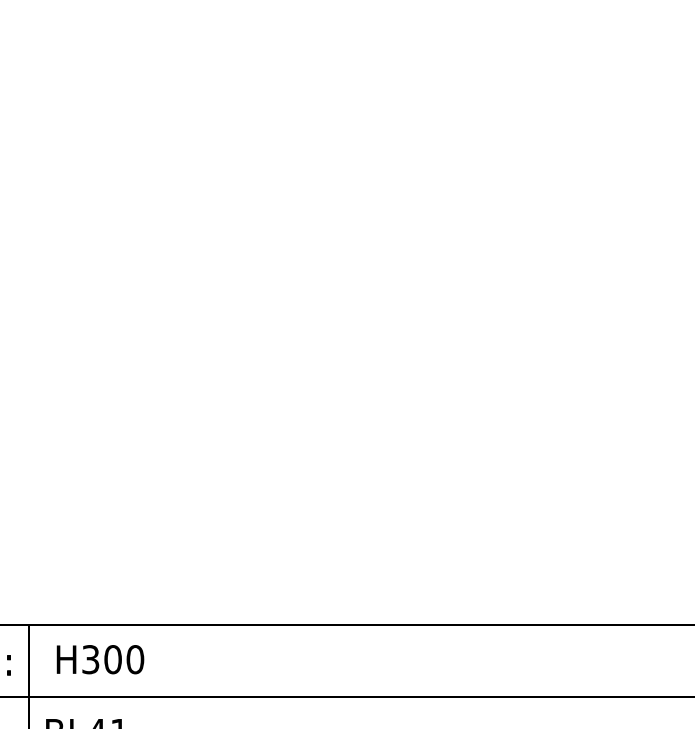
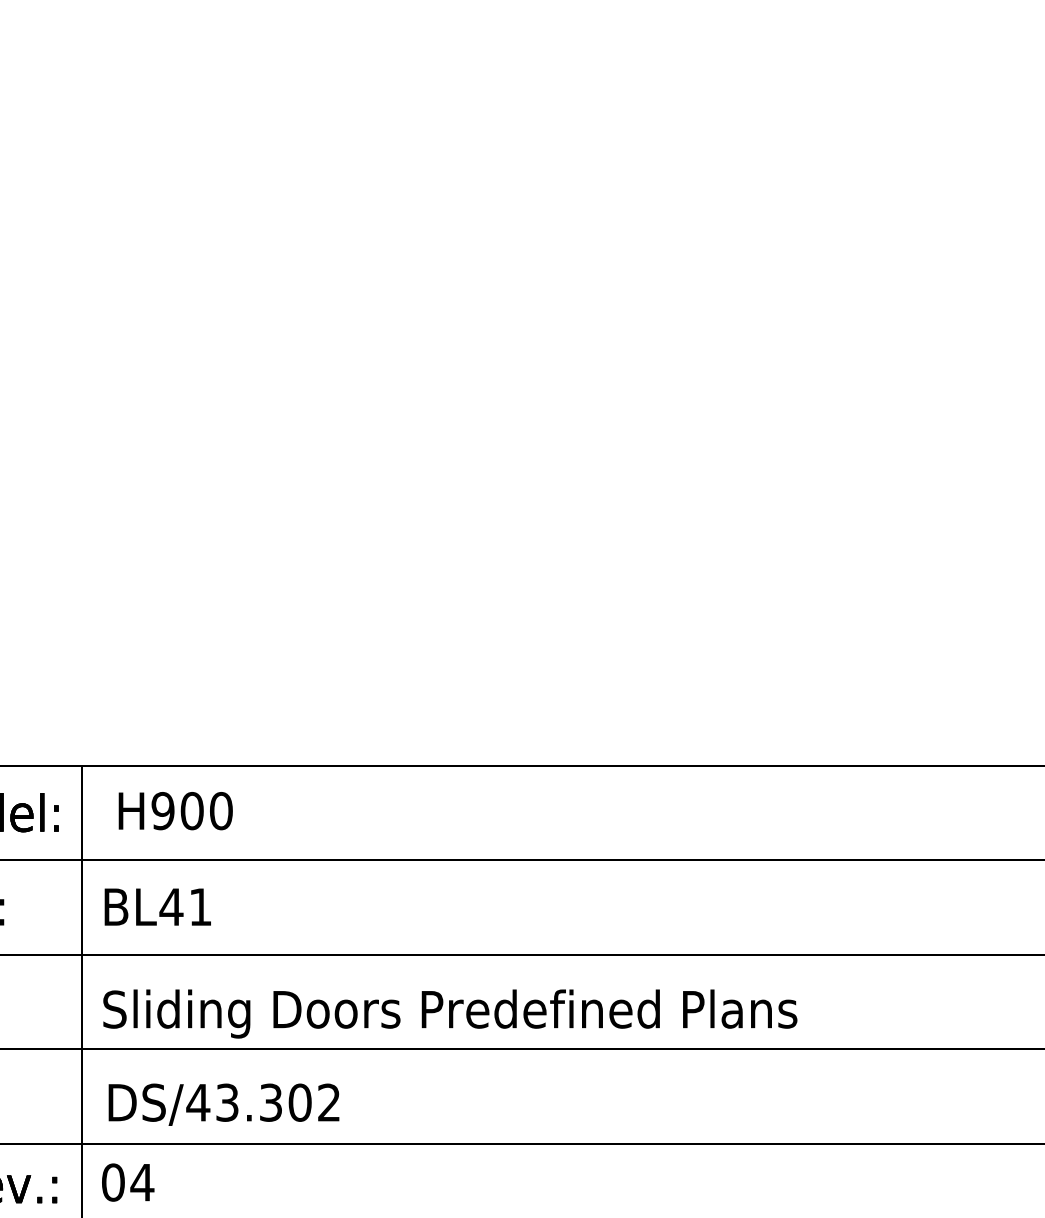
text: (90, 659) -> (162, 811), H300 -> H900

